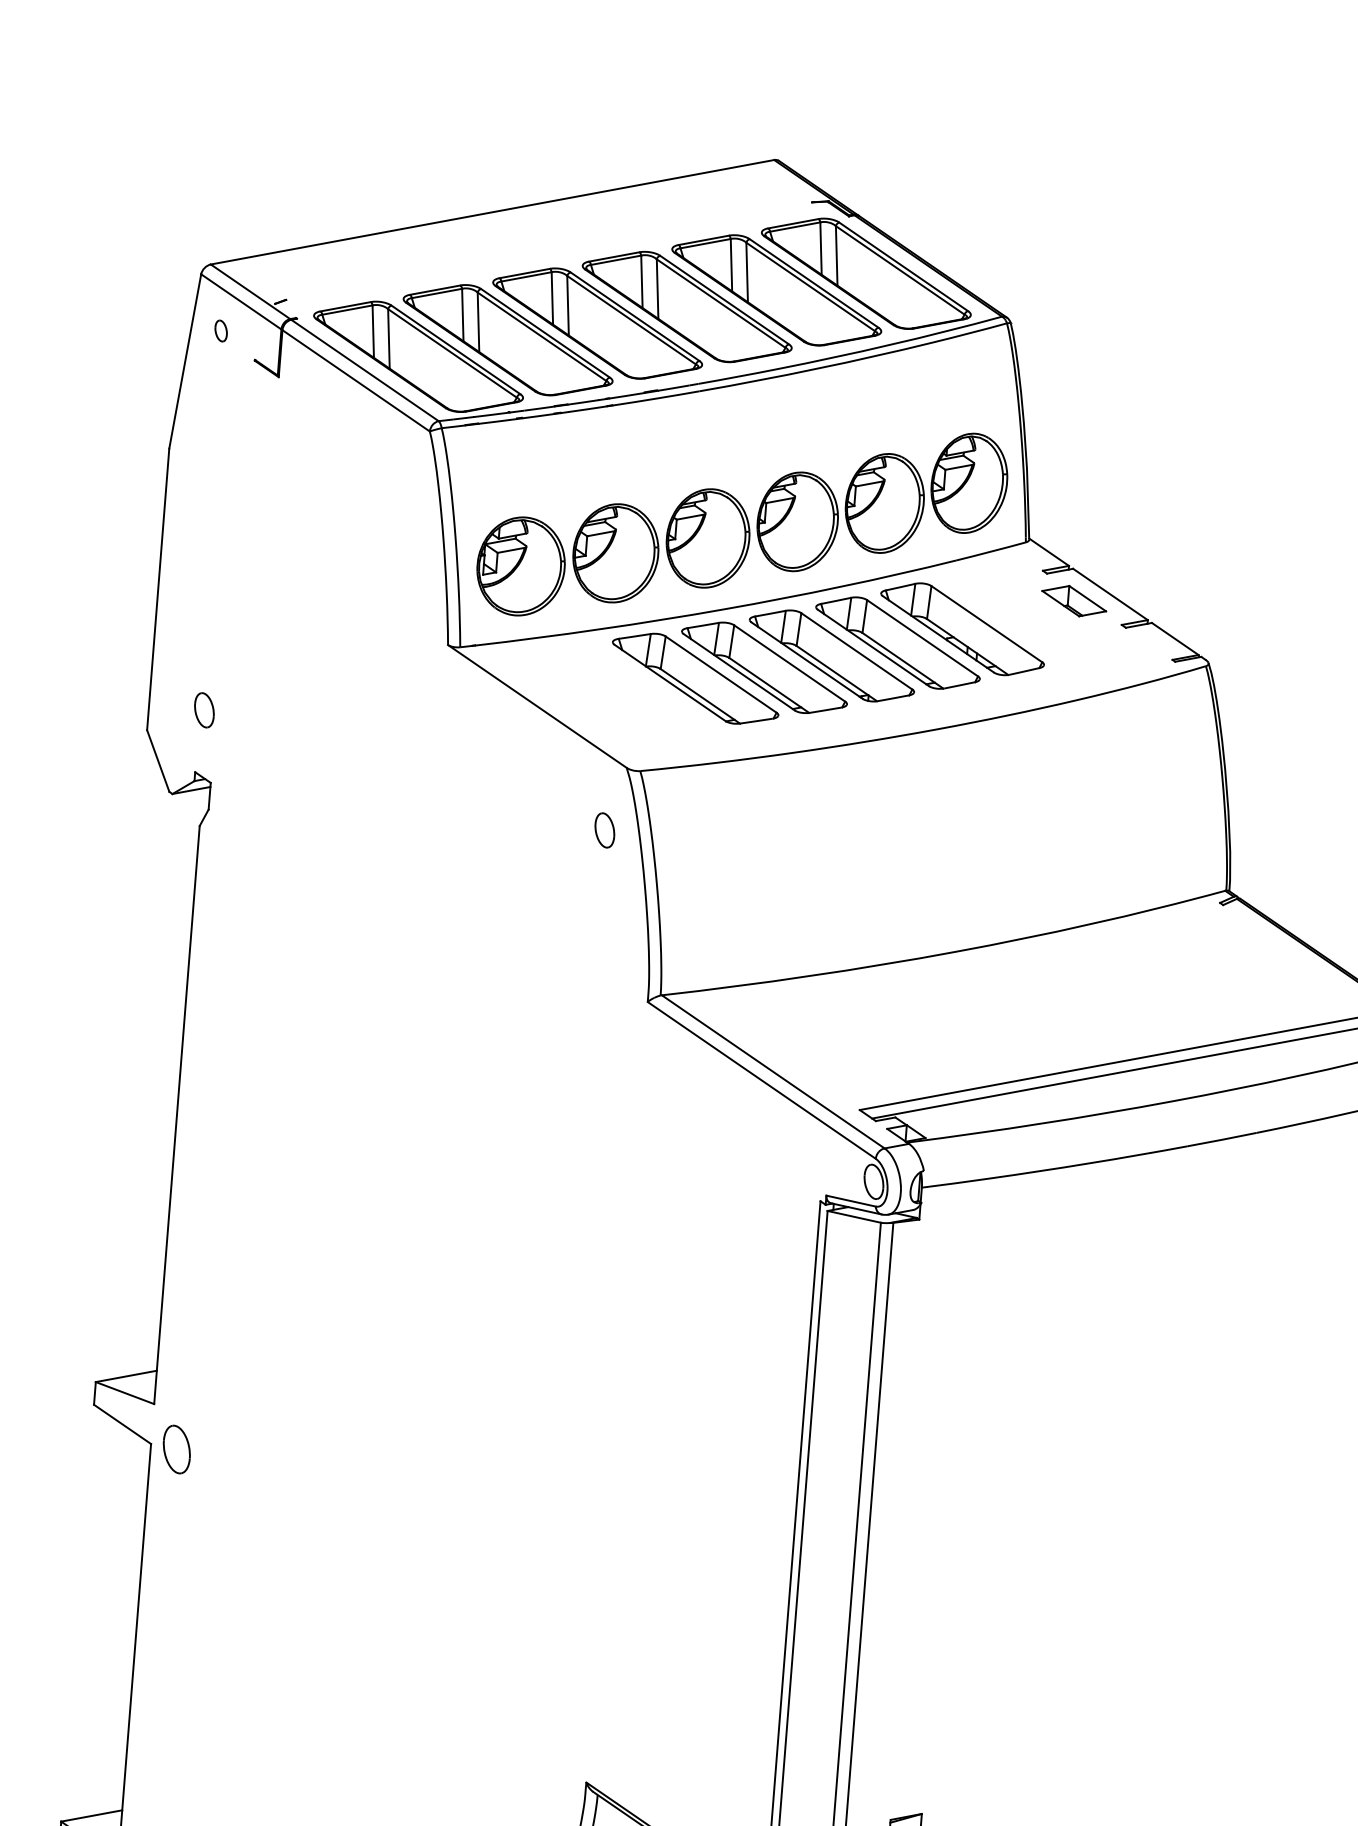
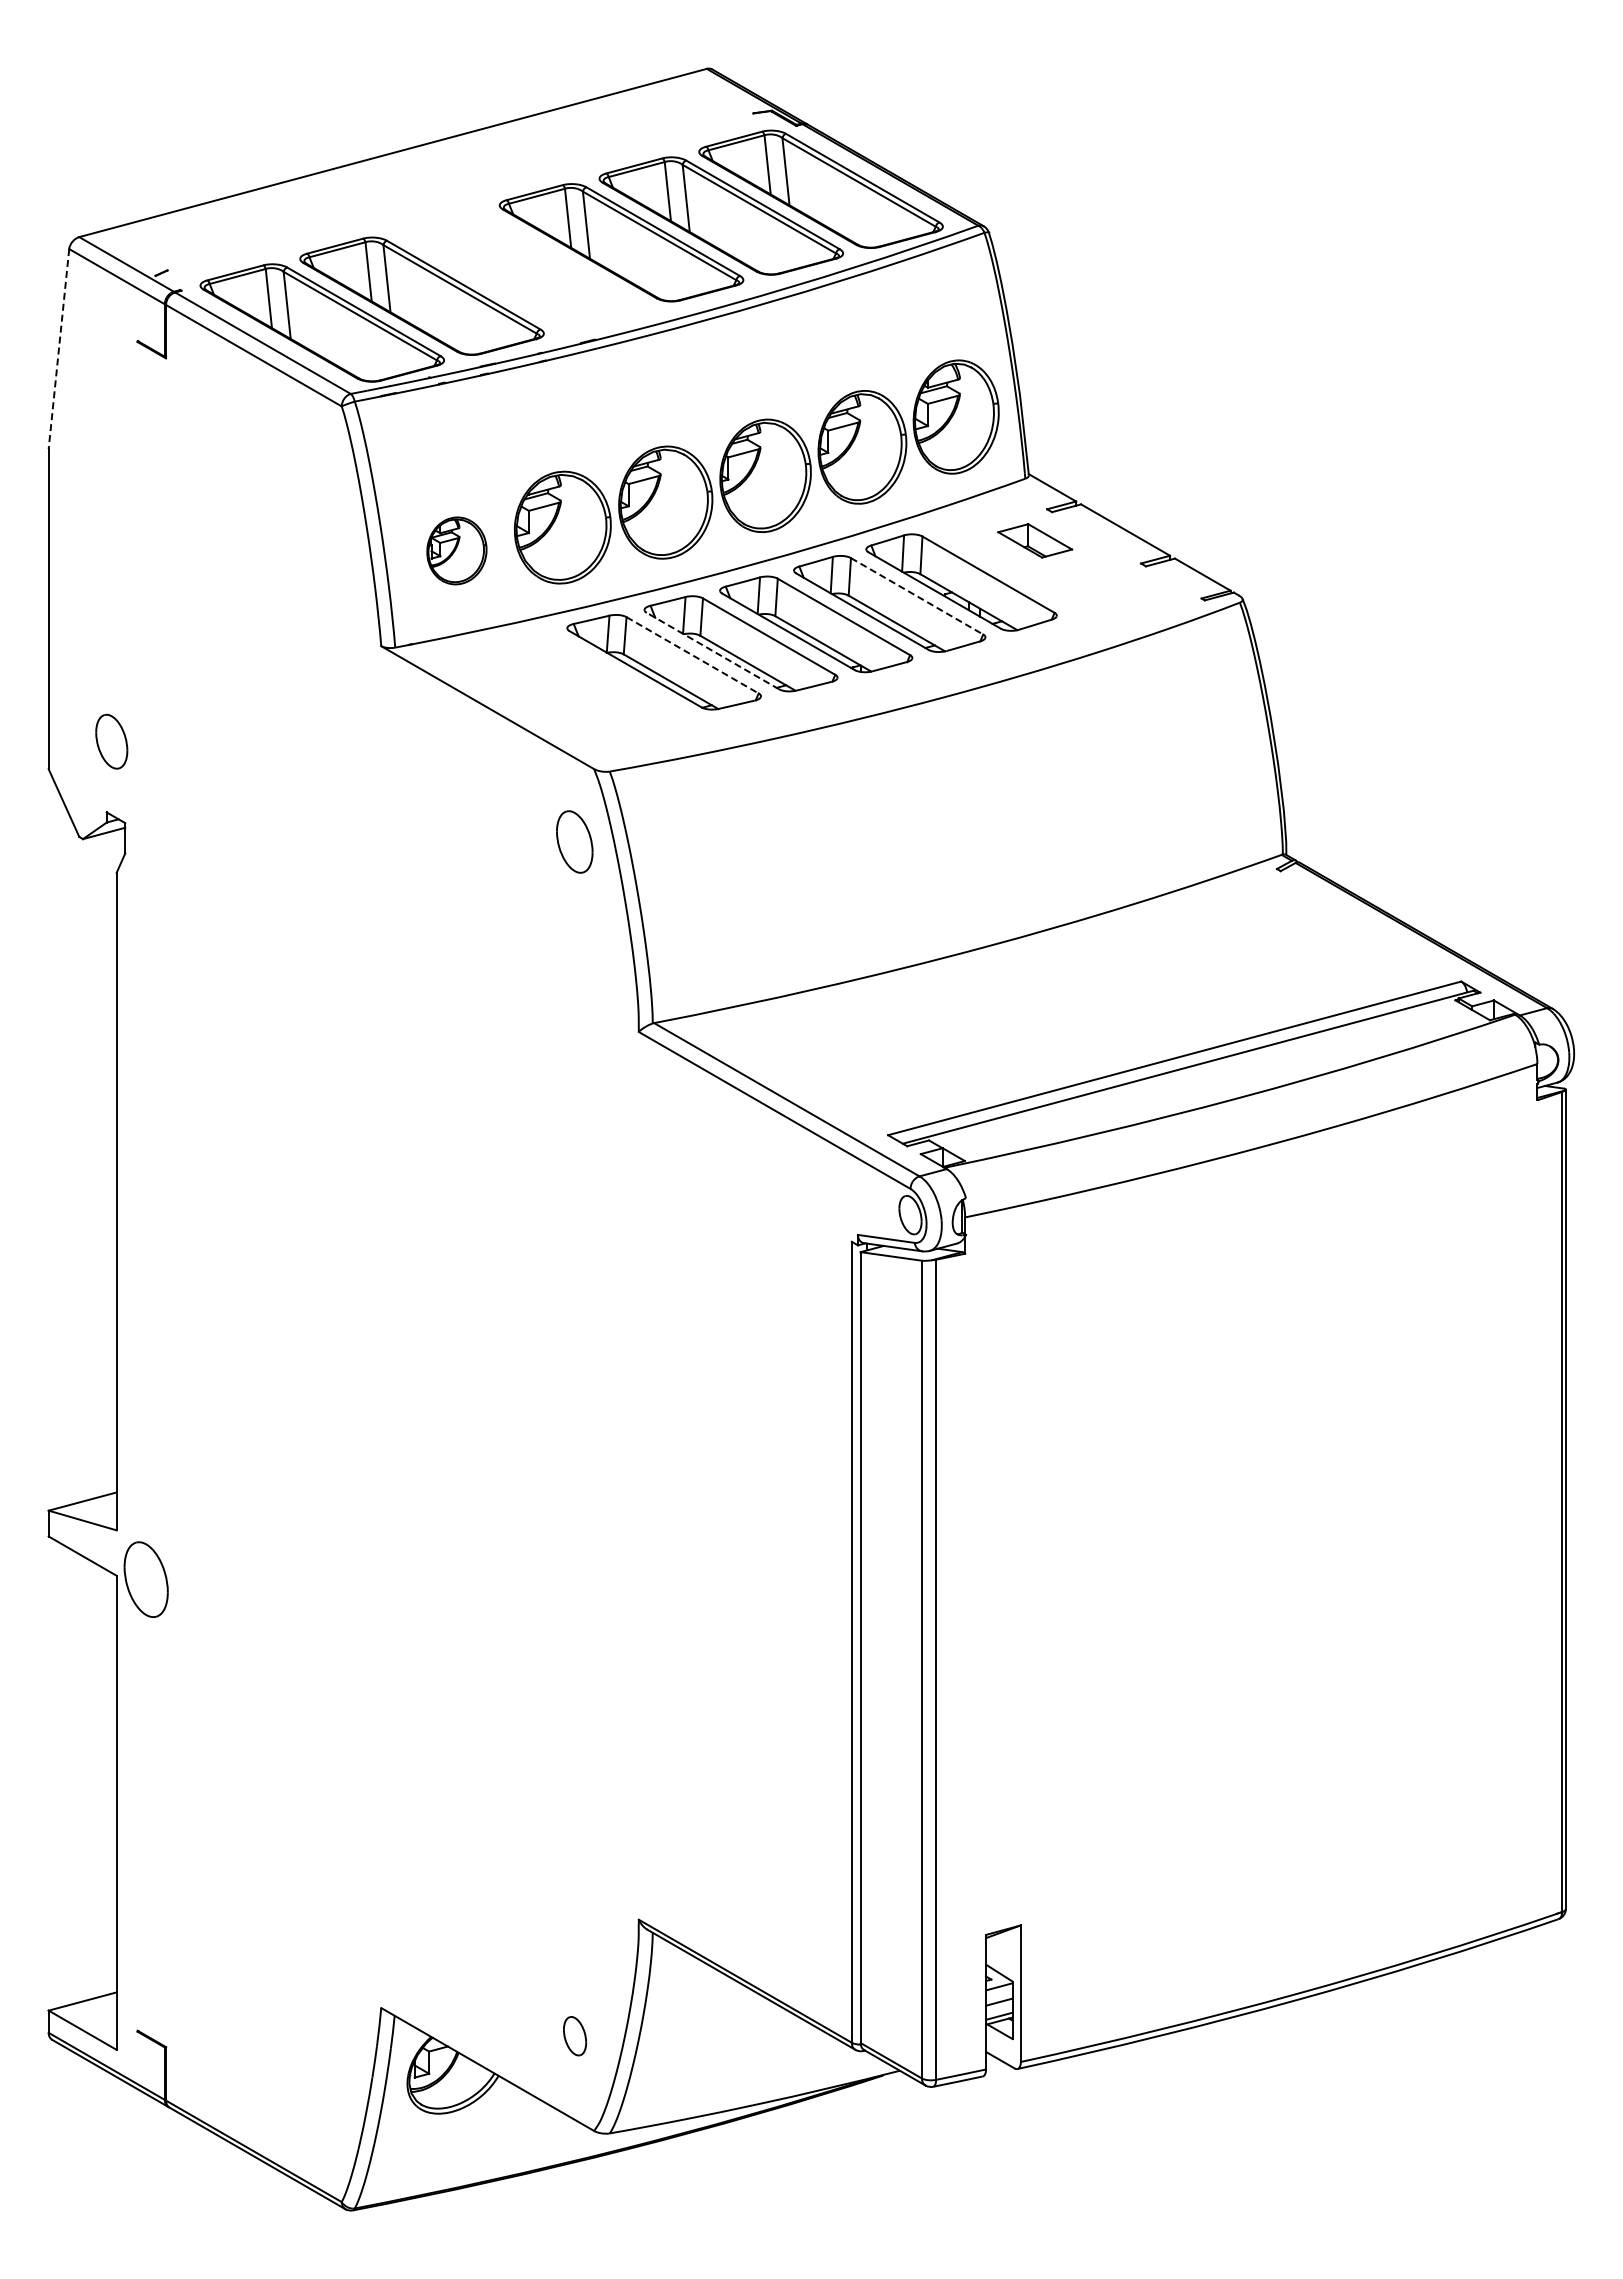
part: (597, 323) -> (521, 269), removed
part: (220, 331) -> (96, 311), removed
line: (184, 361) -> (58, 349), solid -> dashed
part: (520, 566) -> (456, 550), size x0.6
part: (1074, 600) -> (1035, 540), moved
line: (922, 638) -> (917, 596), solid -> dashed
line: (738, 671) -> (712, 650), solid -> dashed
line: (721, 674) -> (693, 655), solid -> dashed
part: (204, 710) -> (111, 741), size x1.4
part: (605, 830) -> (575, 841), size x1.6
part: (177, 1449) -> (146, 1579), size x1.4

